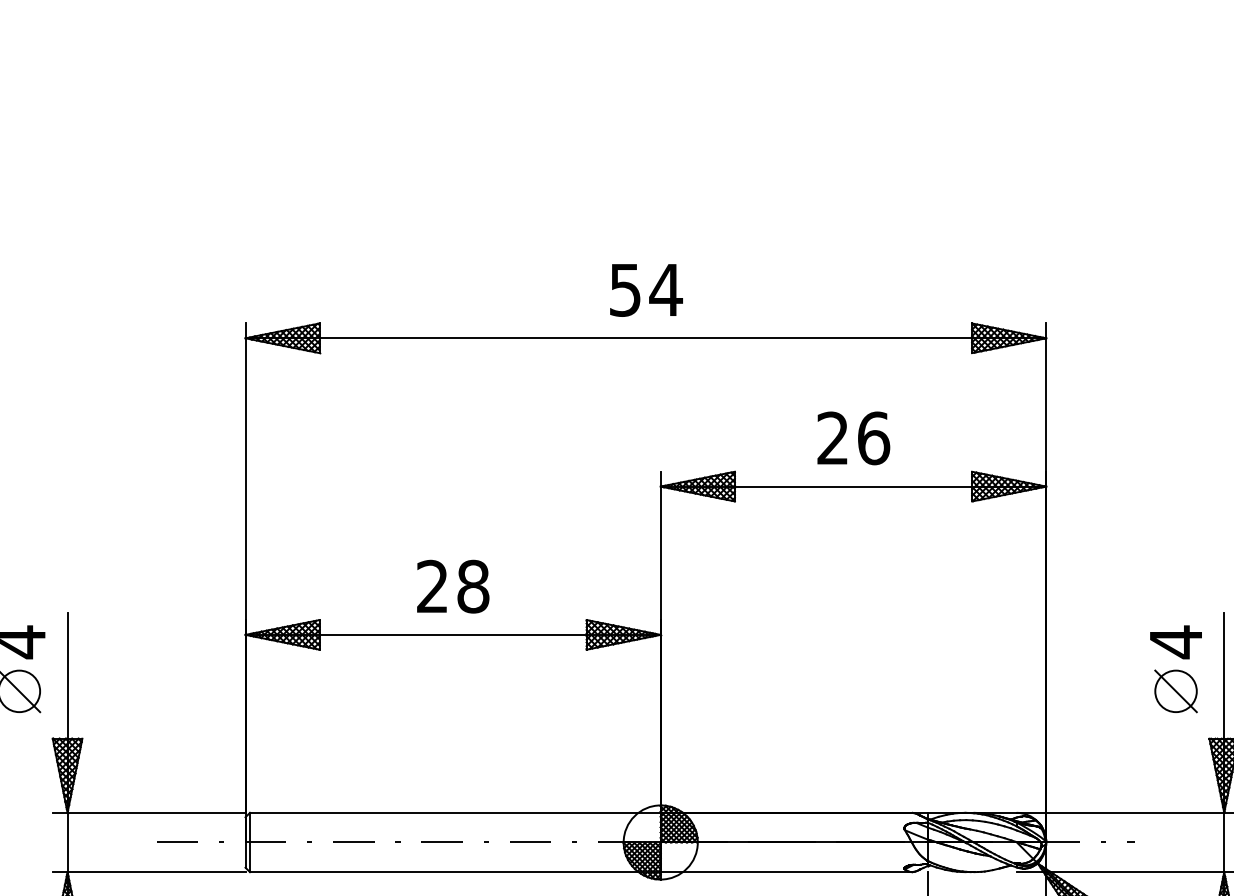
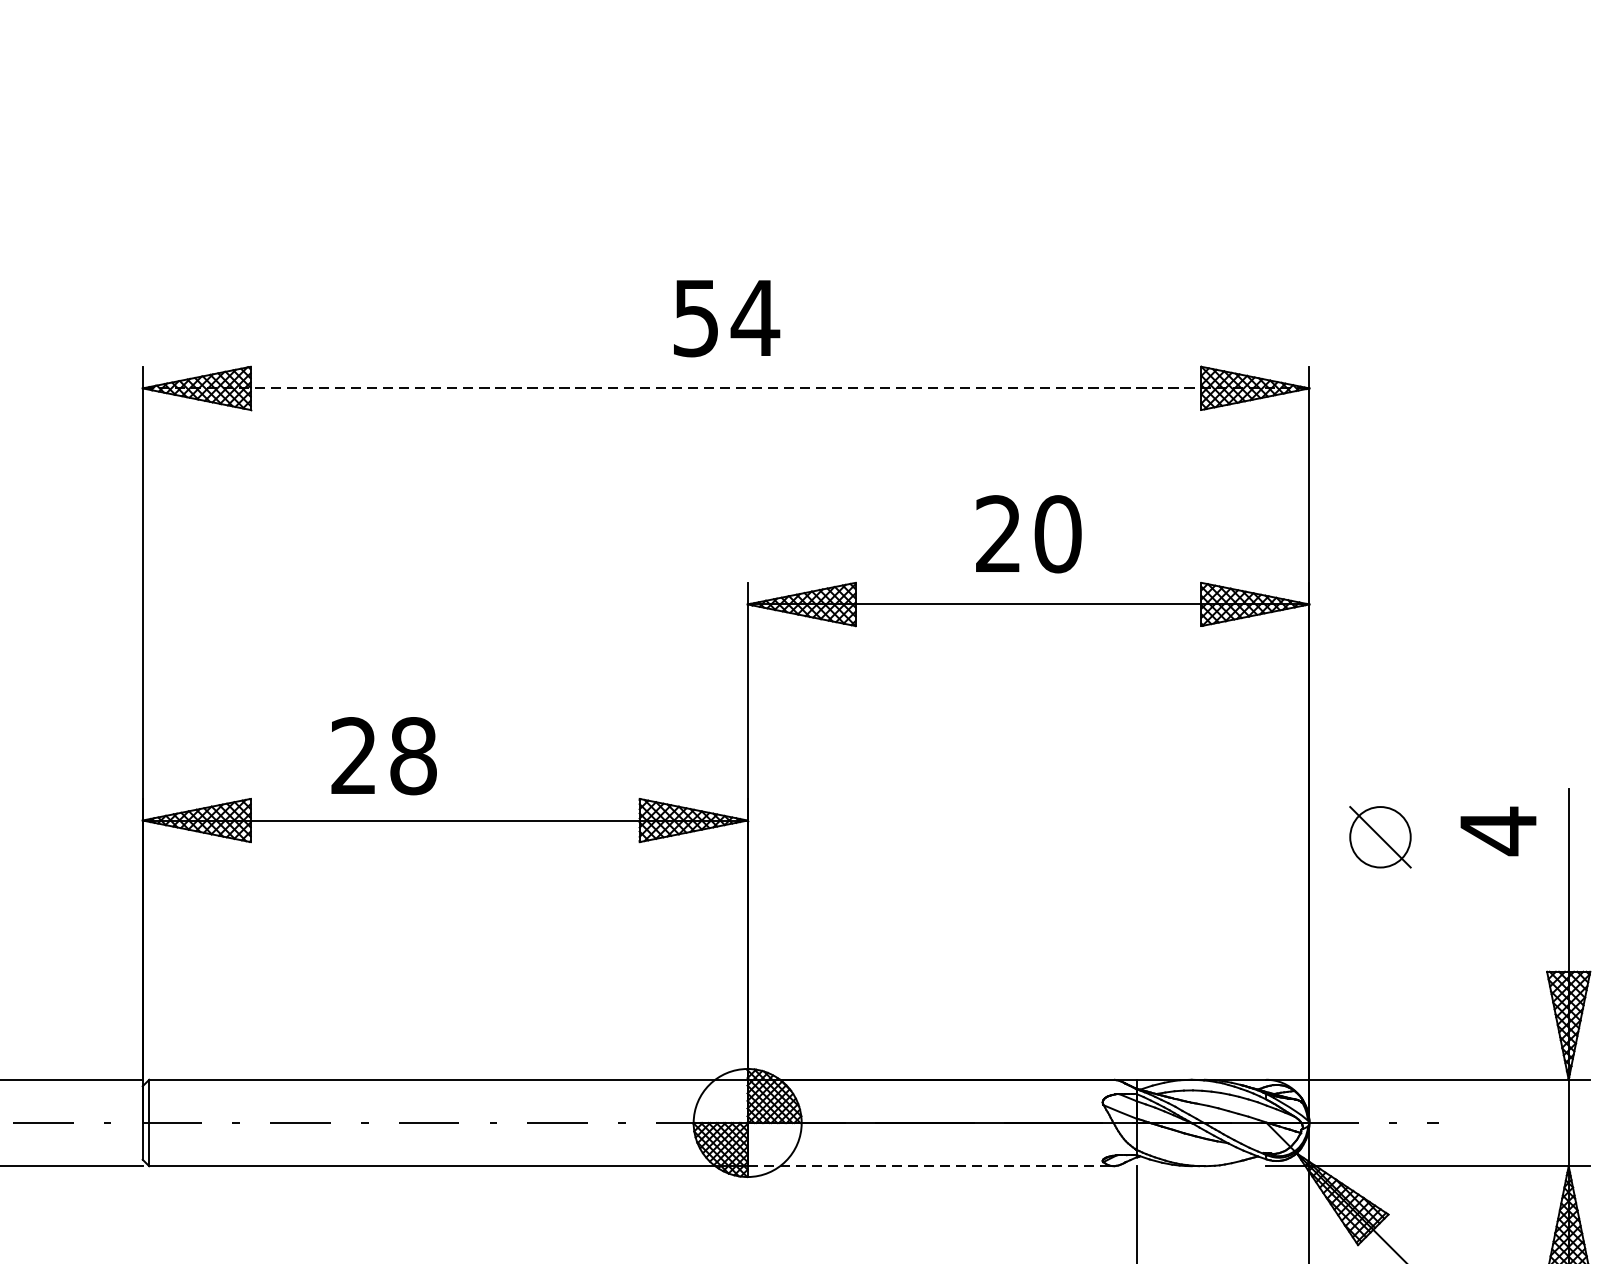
line: (646, 338) -> (726, 388), solid -> dashed
text: (873, 438) -> (1057, 534), 26 -> 20
text: (453, 586) -> (384, 755), moved
part: (1175, 691) -> (1379, 837), moved
line: (786, 872) -> (930, 1166), solid -> dashed

